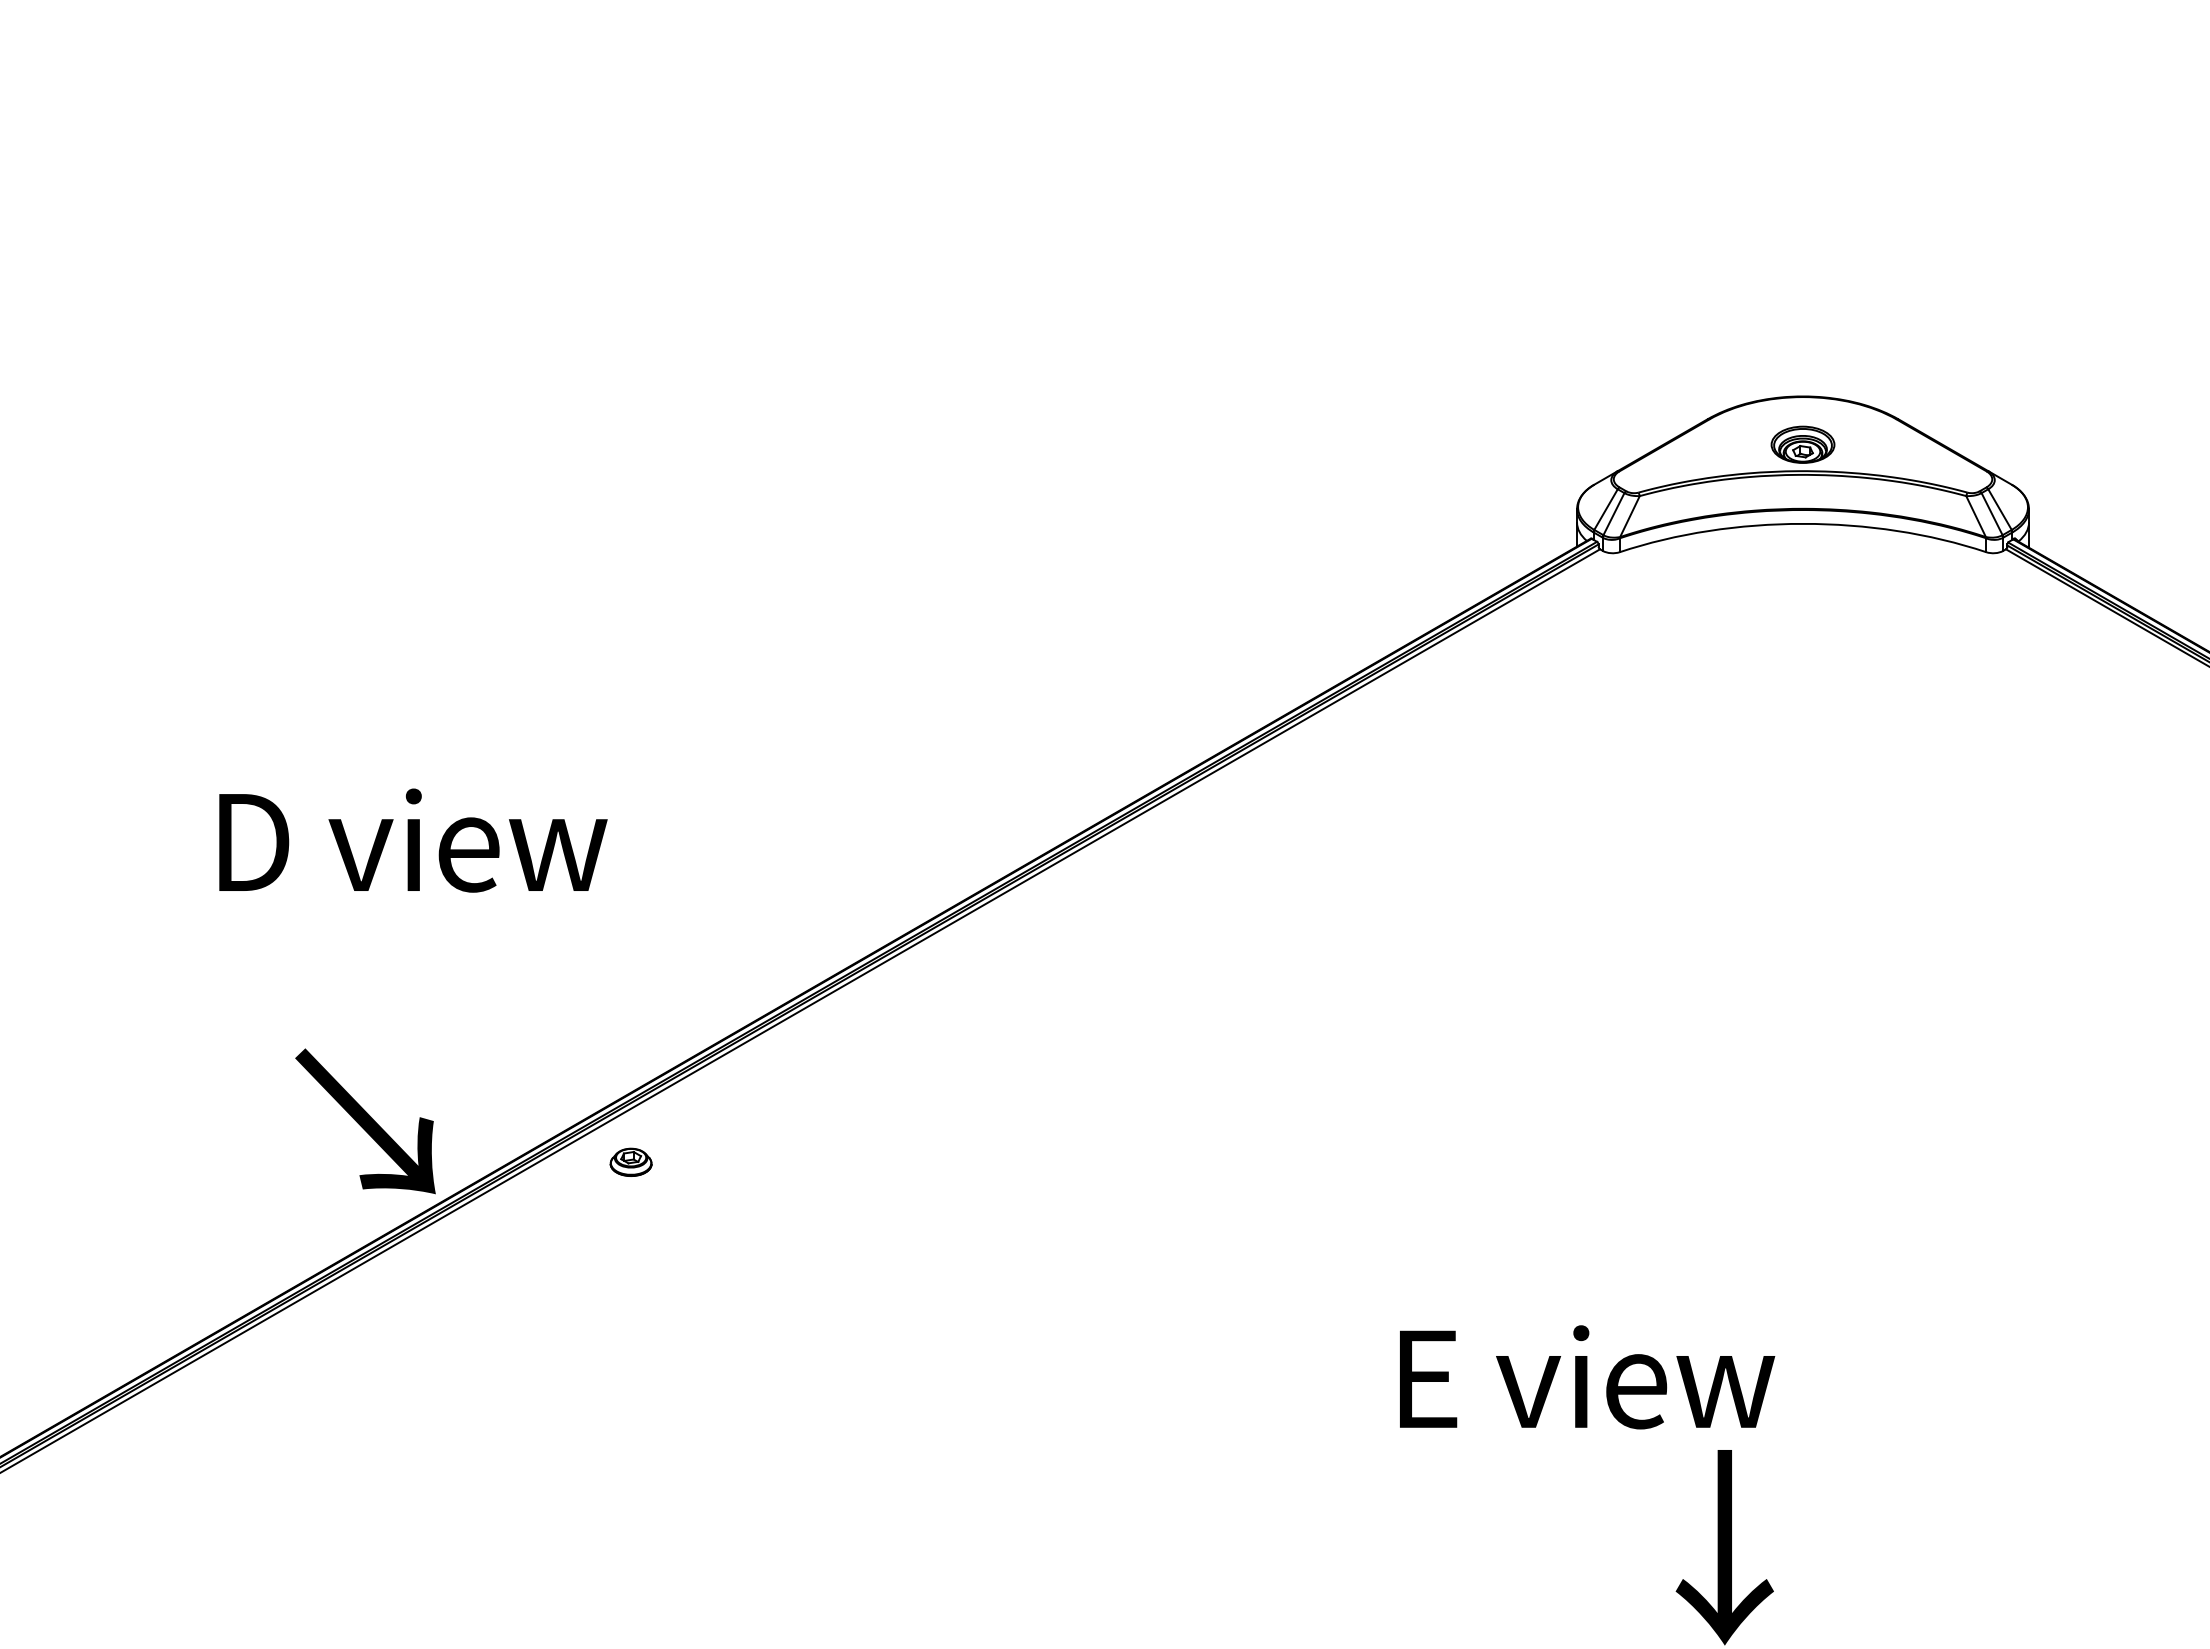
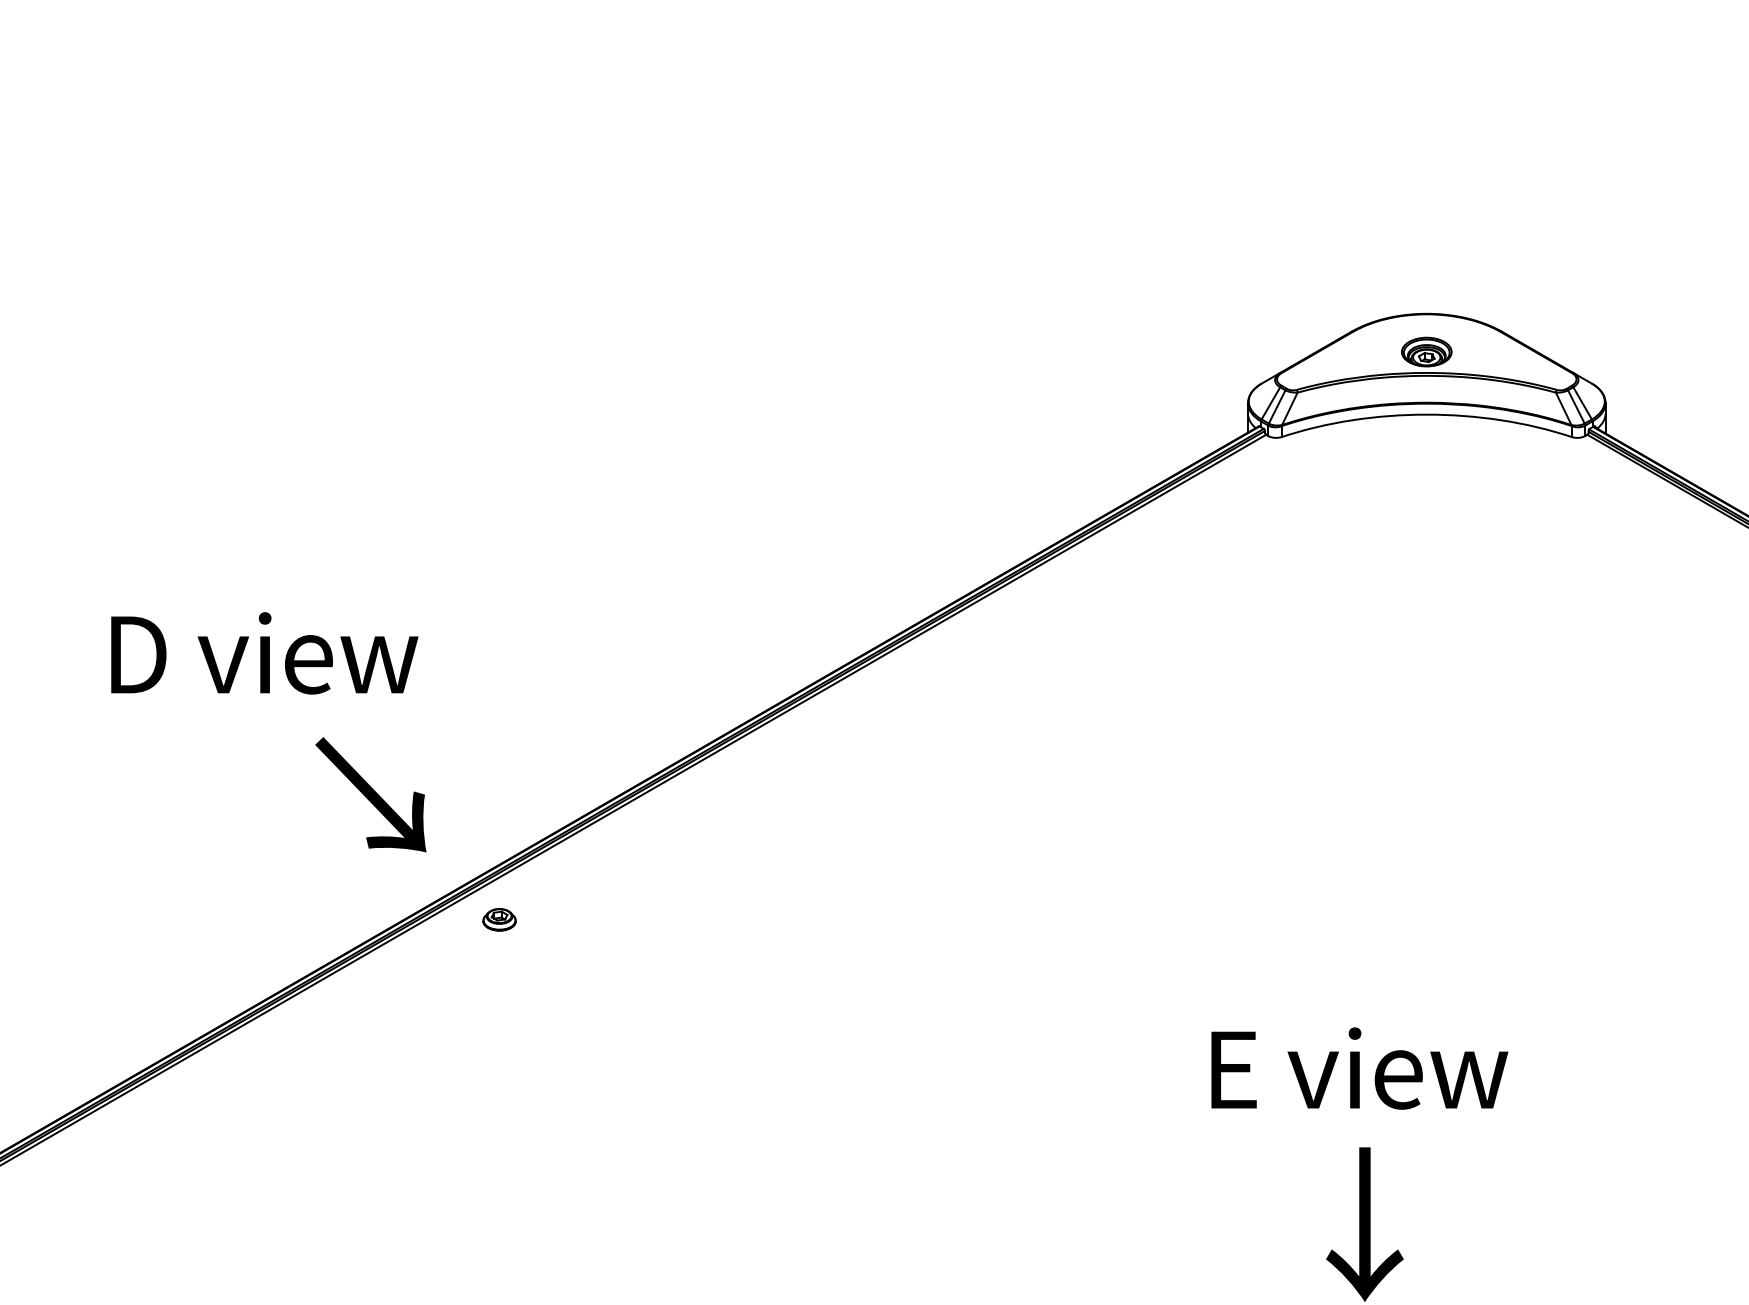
text: (413, 840) -> (264, 653), moved
text: (365, 1121) -> (370, 794), moved
text: (1587, 1377) -> (1359, 1068), moved

